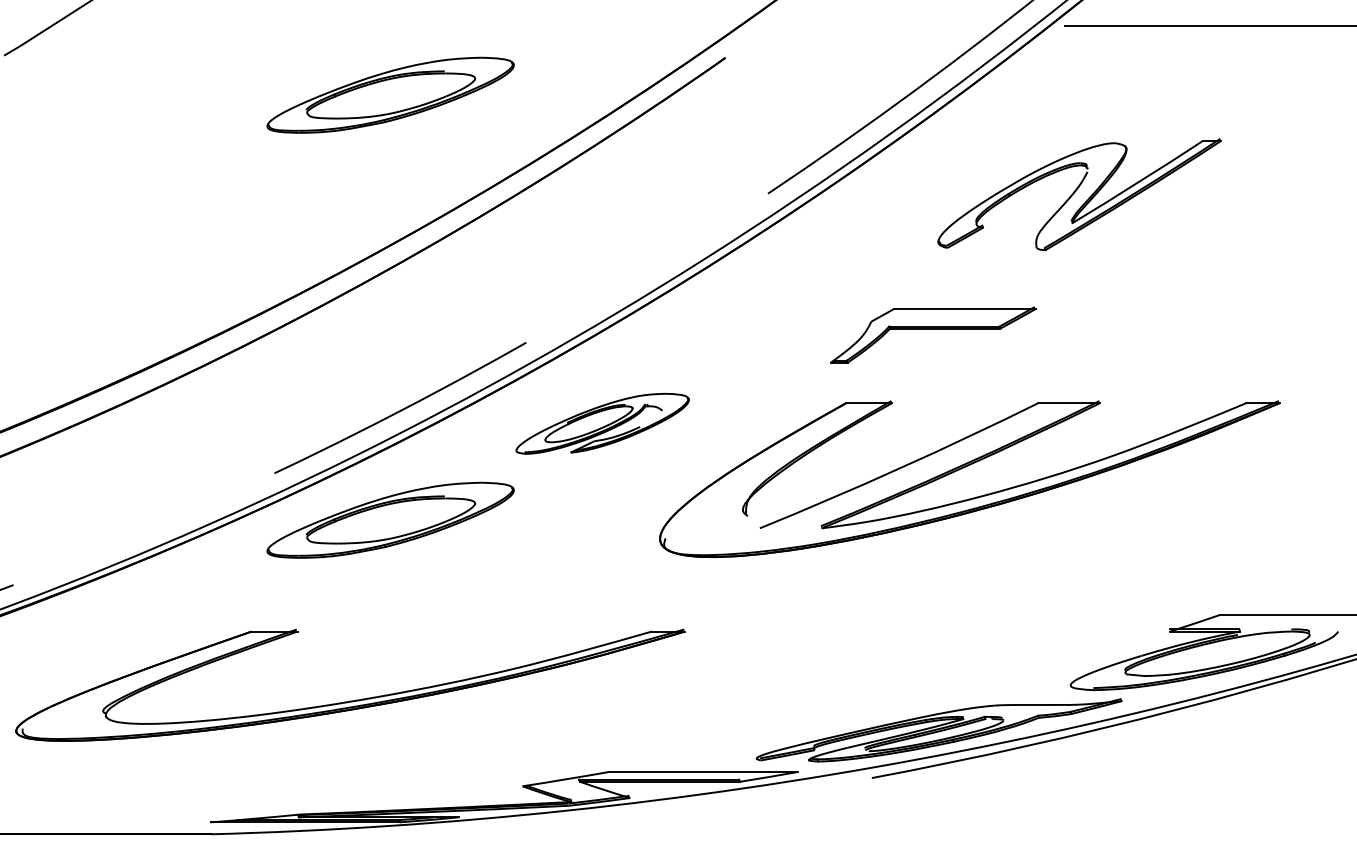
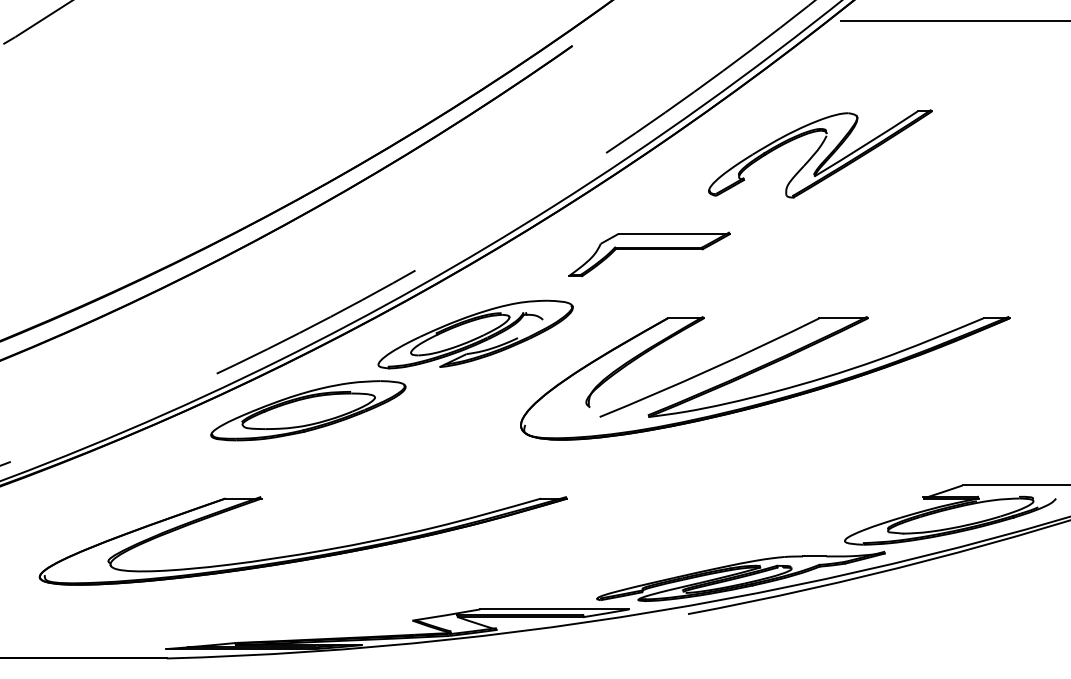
part: (390, 94) -> (308, 74), removed
part: (1079, 194) -> (820, 153), moved
part: (932, 334) -> (649, 253), moved
part: (602, 423) -> (475, 334), size x1.43
part: (350, 700) -> (303, 552), moved

